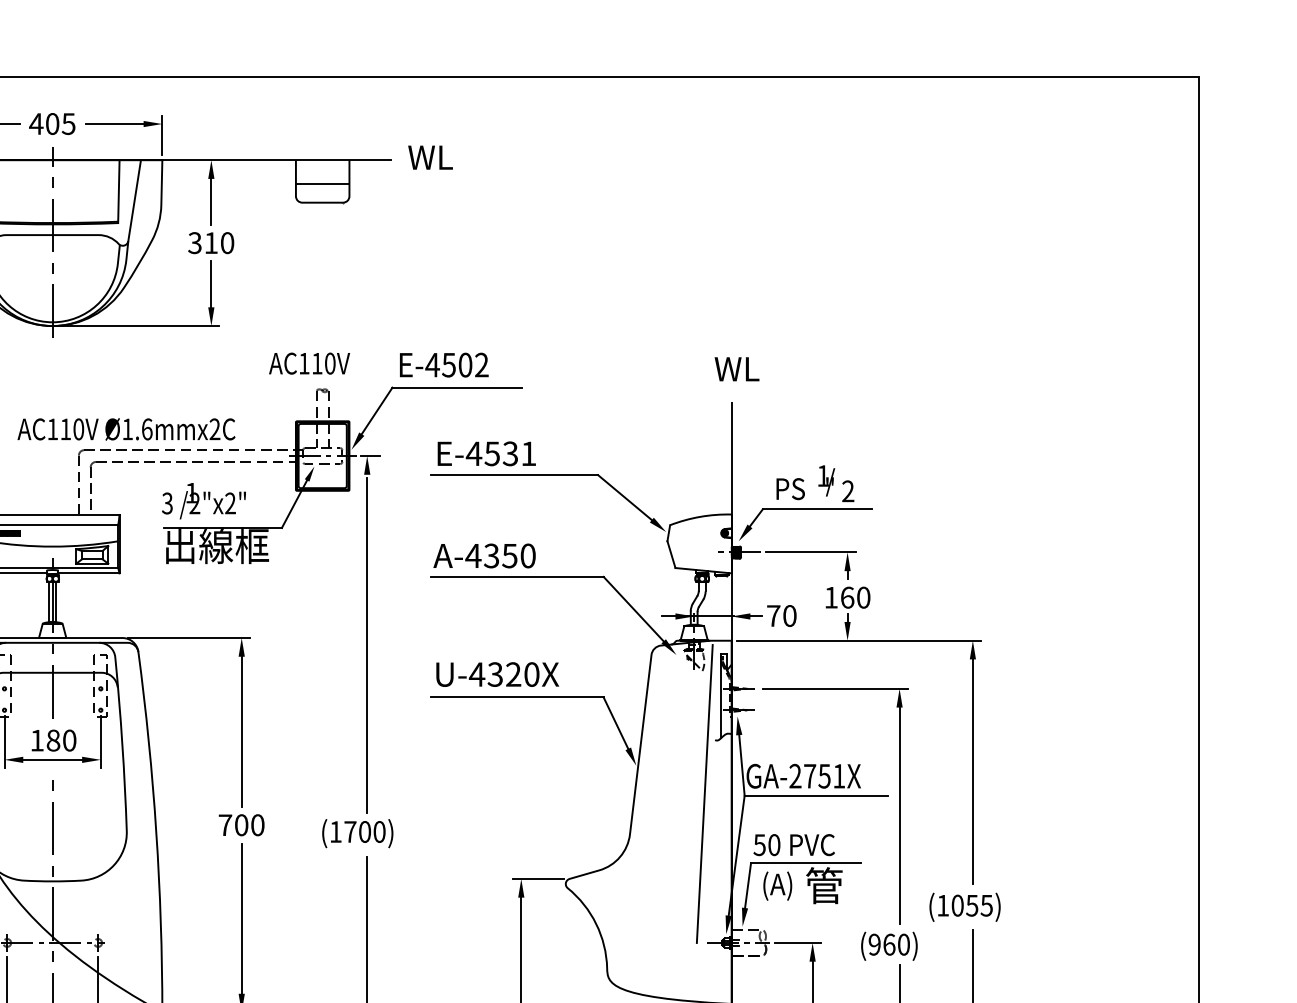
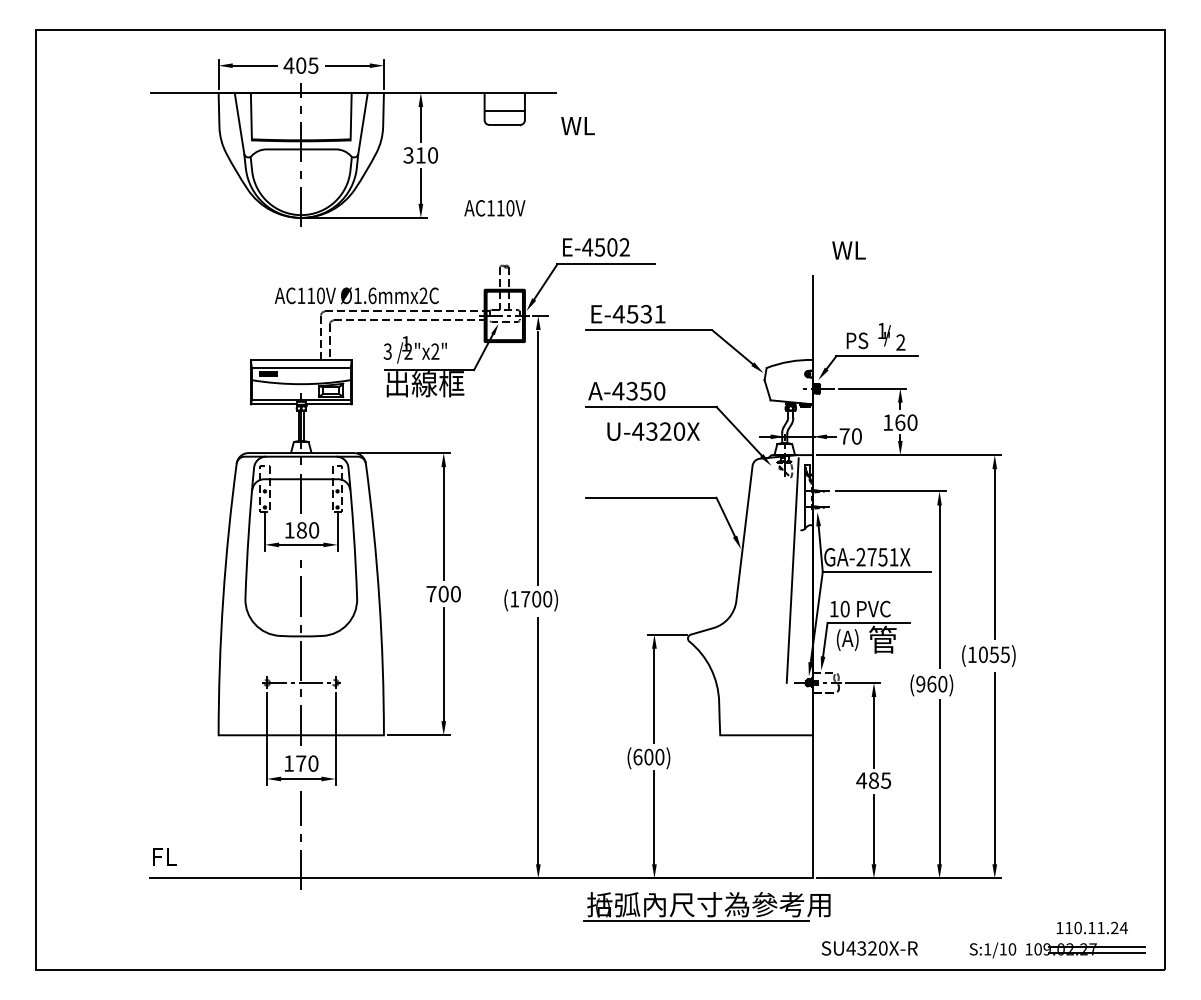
text: (429, 158) -> (577, 126), moved
text: (309, 363) -> (494, 208), moved
text: (736, 369) -> (848, 250), moved
text: (497, 674) -> (653, 431), moved
text: (758, 845) -> (833, 609), 50 -> 10

